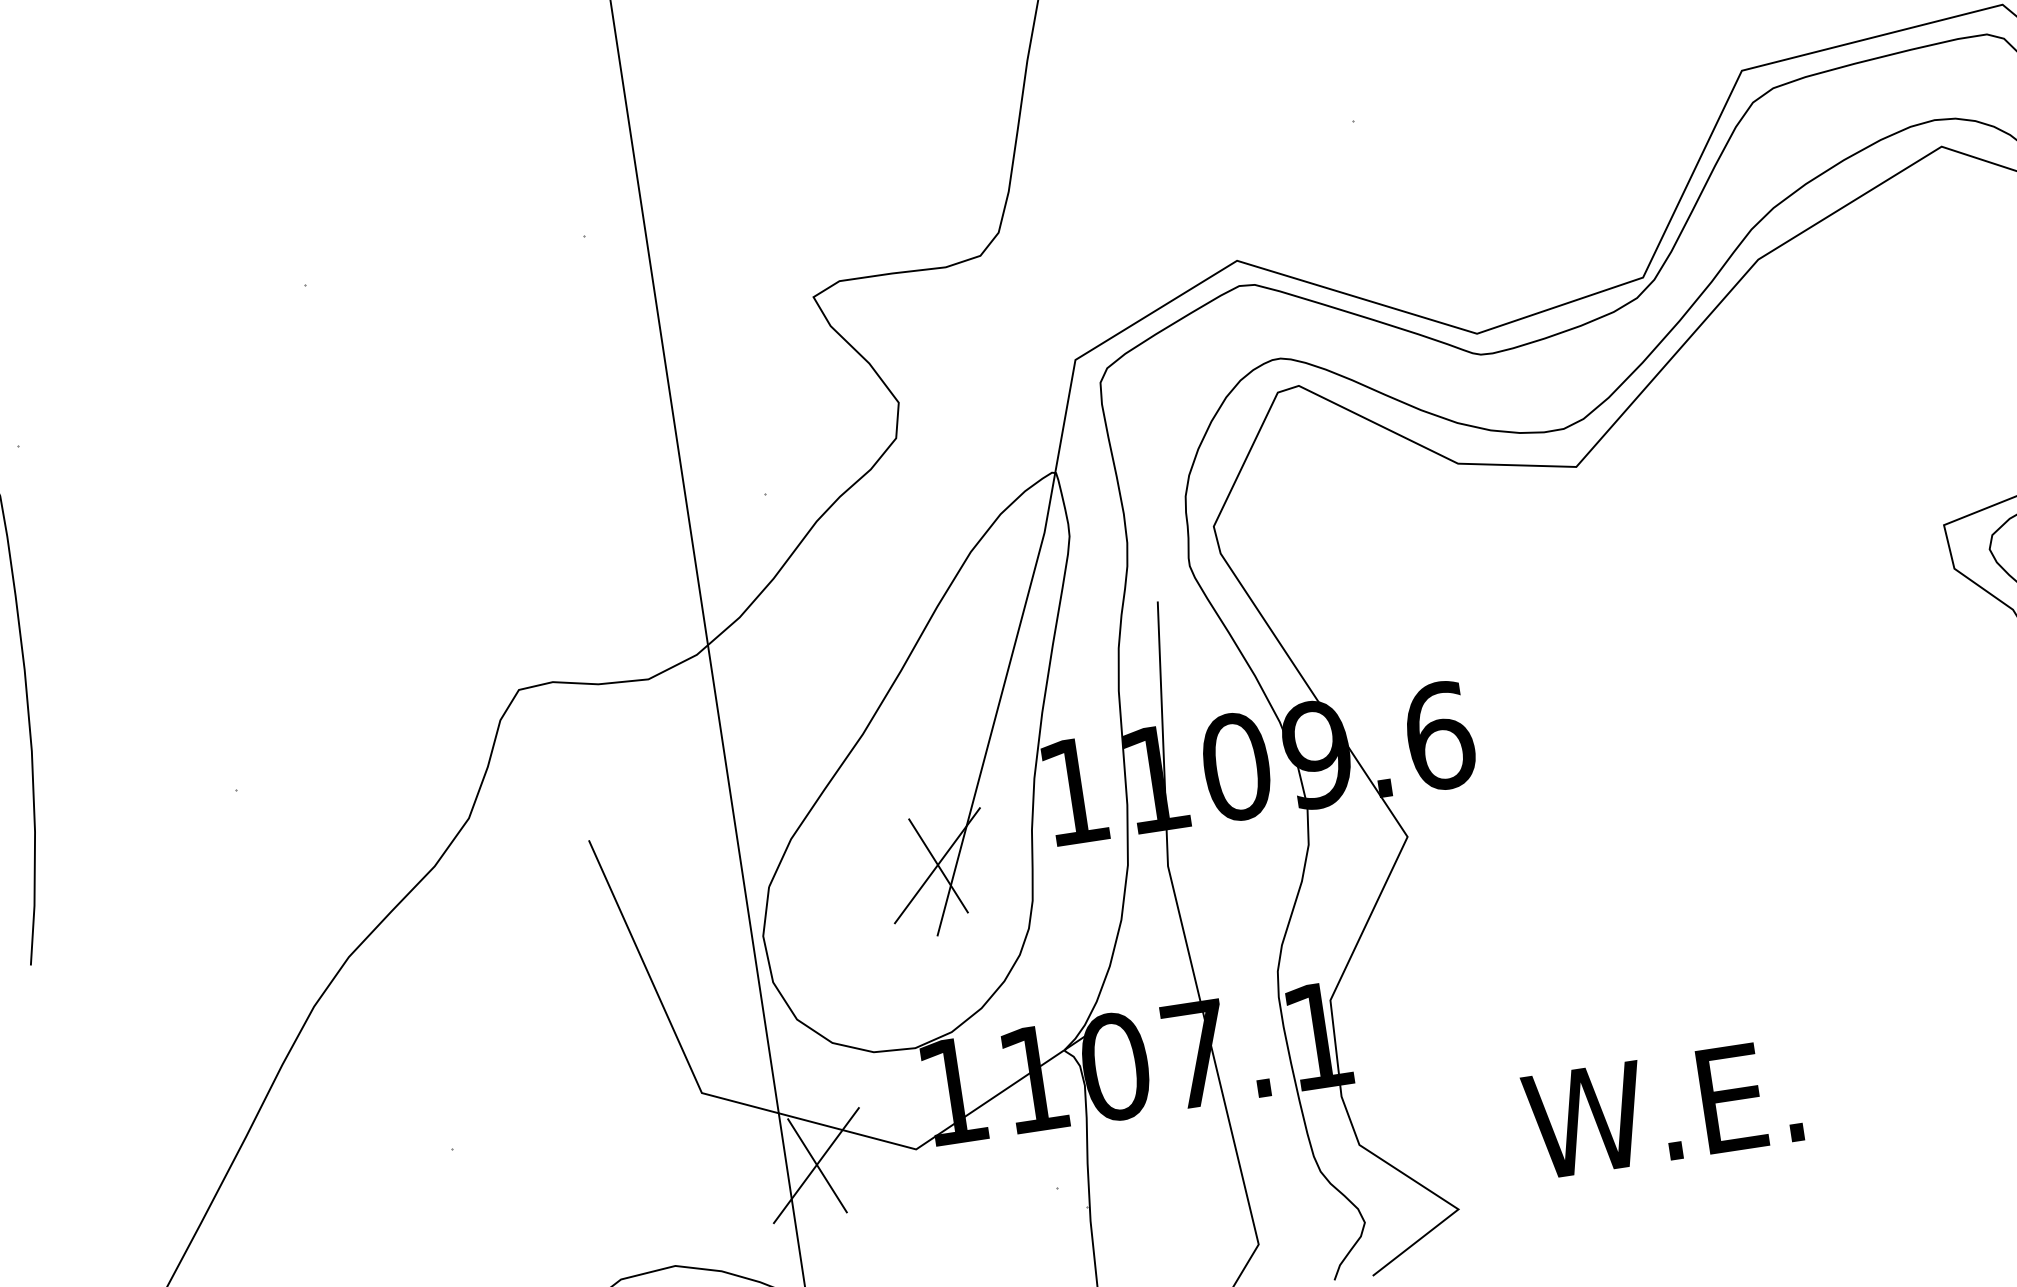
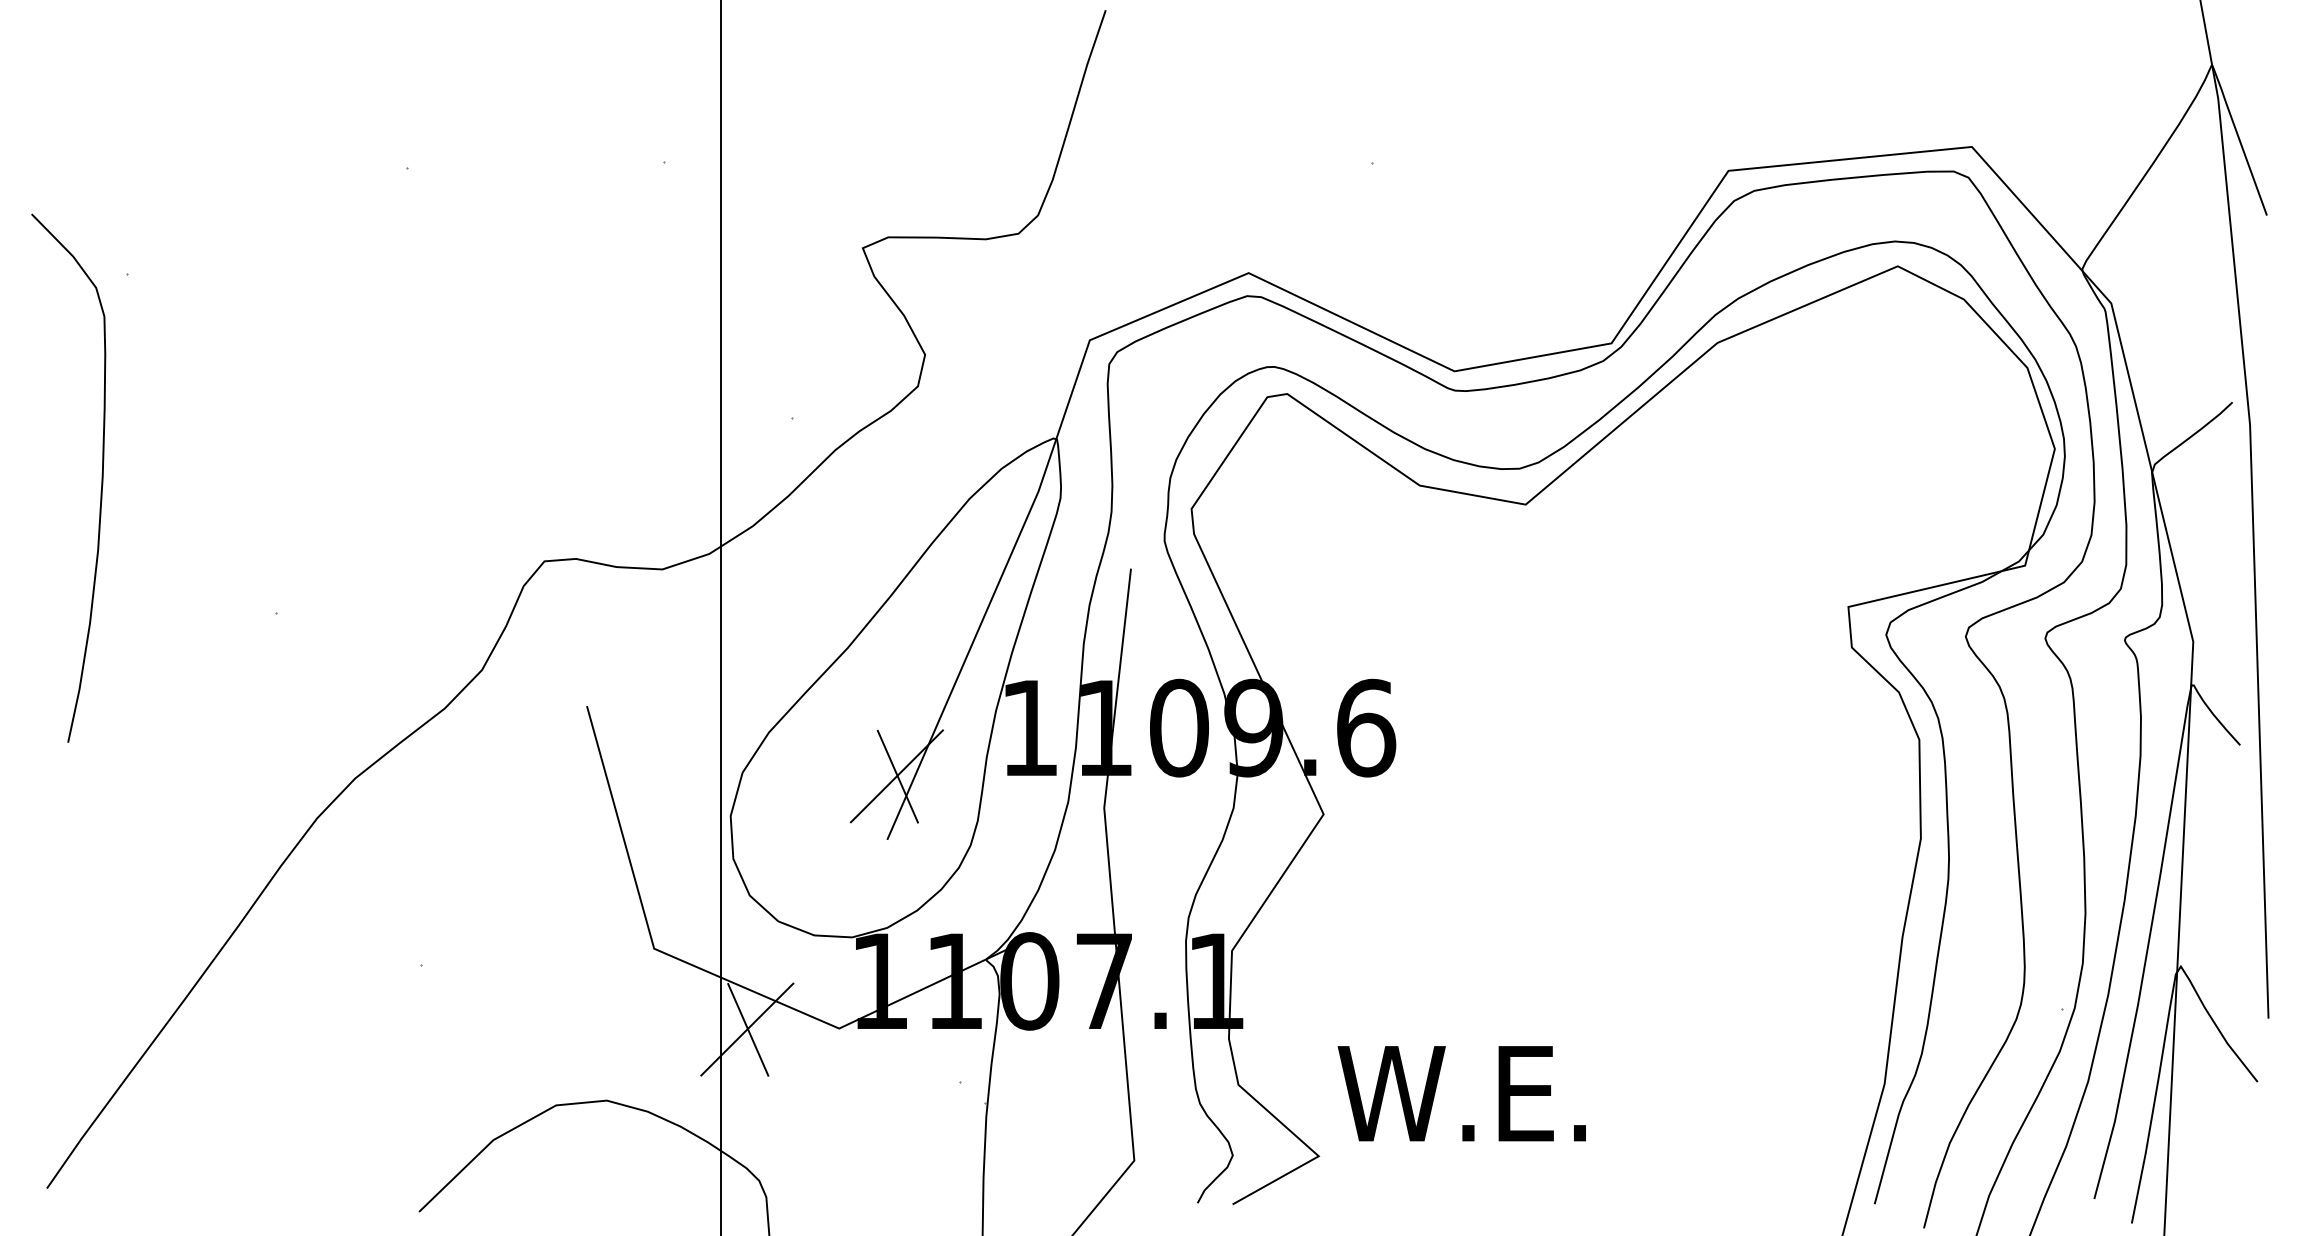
text: (1662, 1108) -> (1461, 1093), moved

